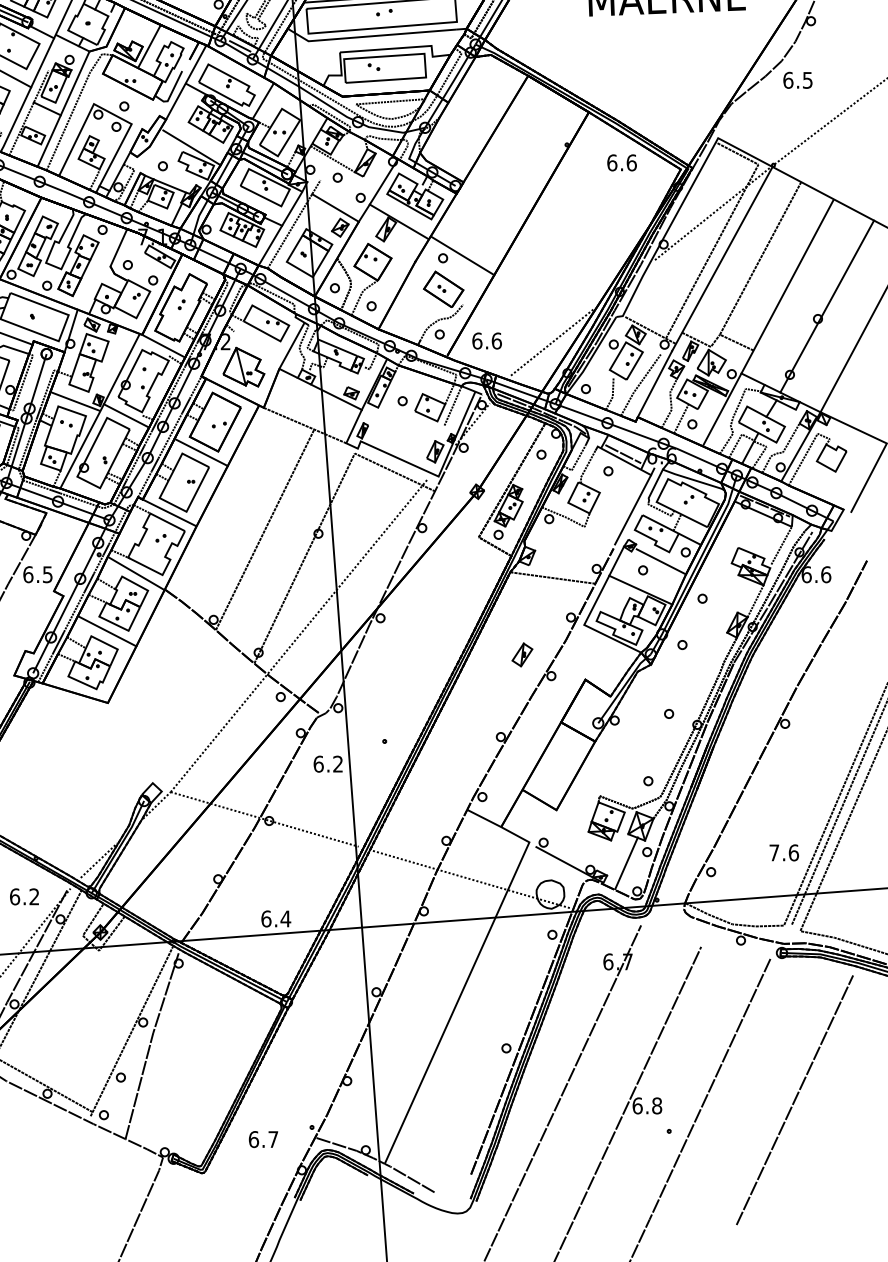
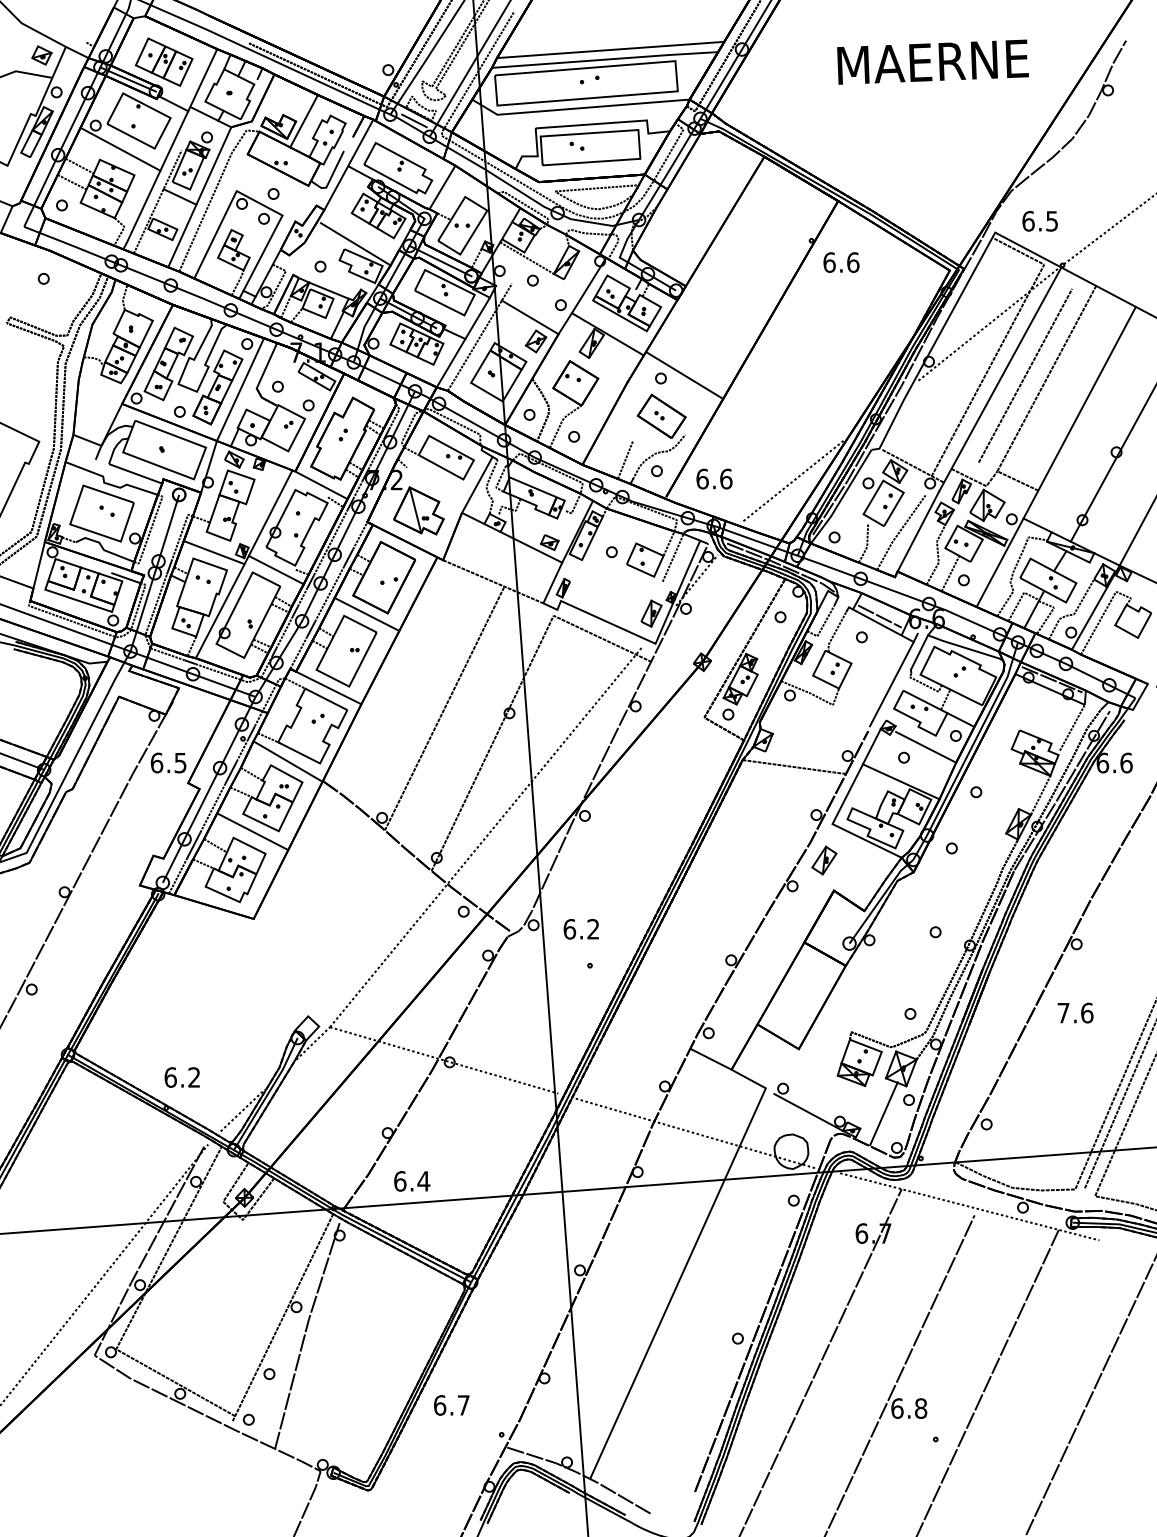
text: (797, 80) -> (1039, 221), moved
text: (622, 162) -> (841, 262), moved
line: (743, 255) -> (1025, 375), added
line: (97, 267) -> (240, 389), added
line: (413, 324) -> (625, 459), added
part: (522, 654) -> (824, 860), moved
text: (327, 764) -> (580, 929), moved
text: (784, 852) -> (1075, 1012), moved
text: (23, 896) -> (181, 1077), moved
text: (276, 919) -> (412, 1181), moved
line: (696, 939) -> (969, 1206), added
text: (263, 1139) -> (451, 1405), moved

